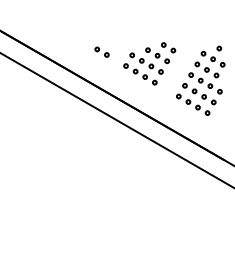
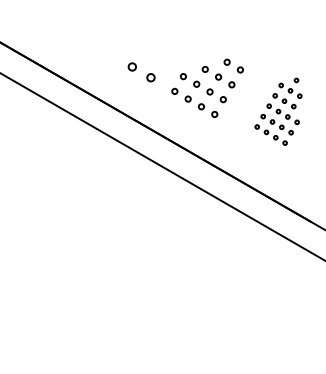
part: (101, 51) -> (140, 71), size x1.4
part: (200, 80) -> (278, 111), size x0.7

